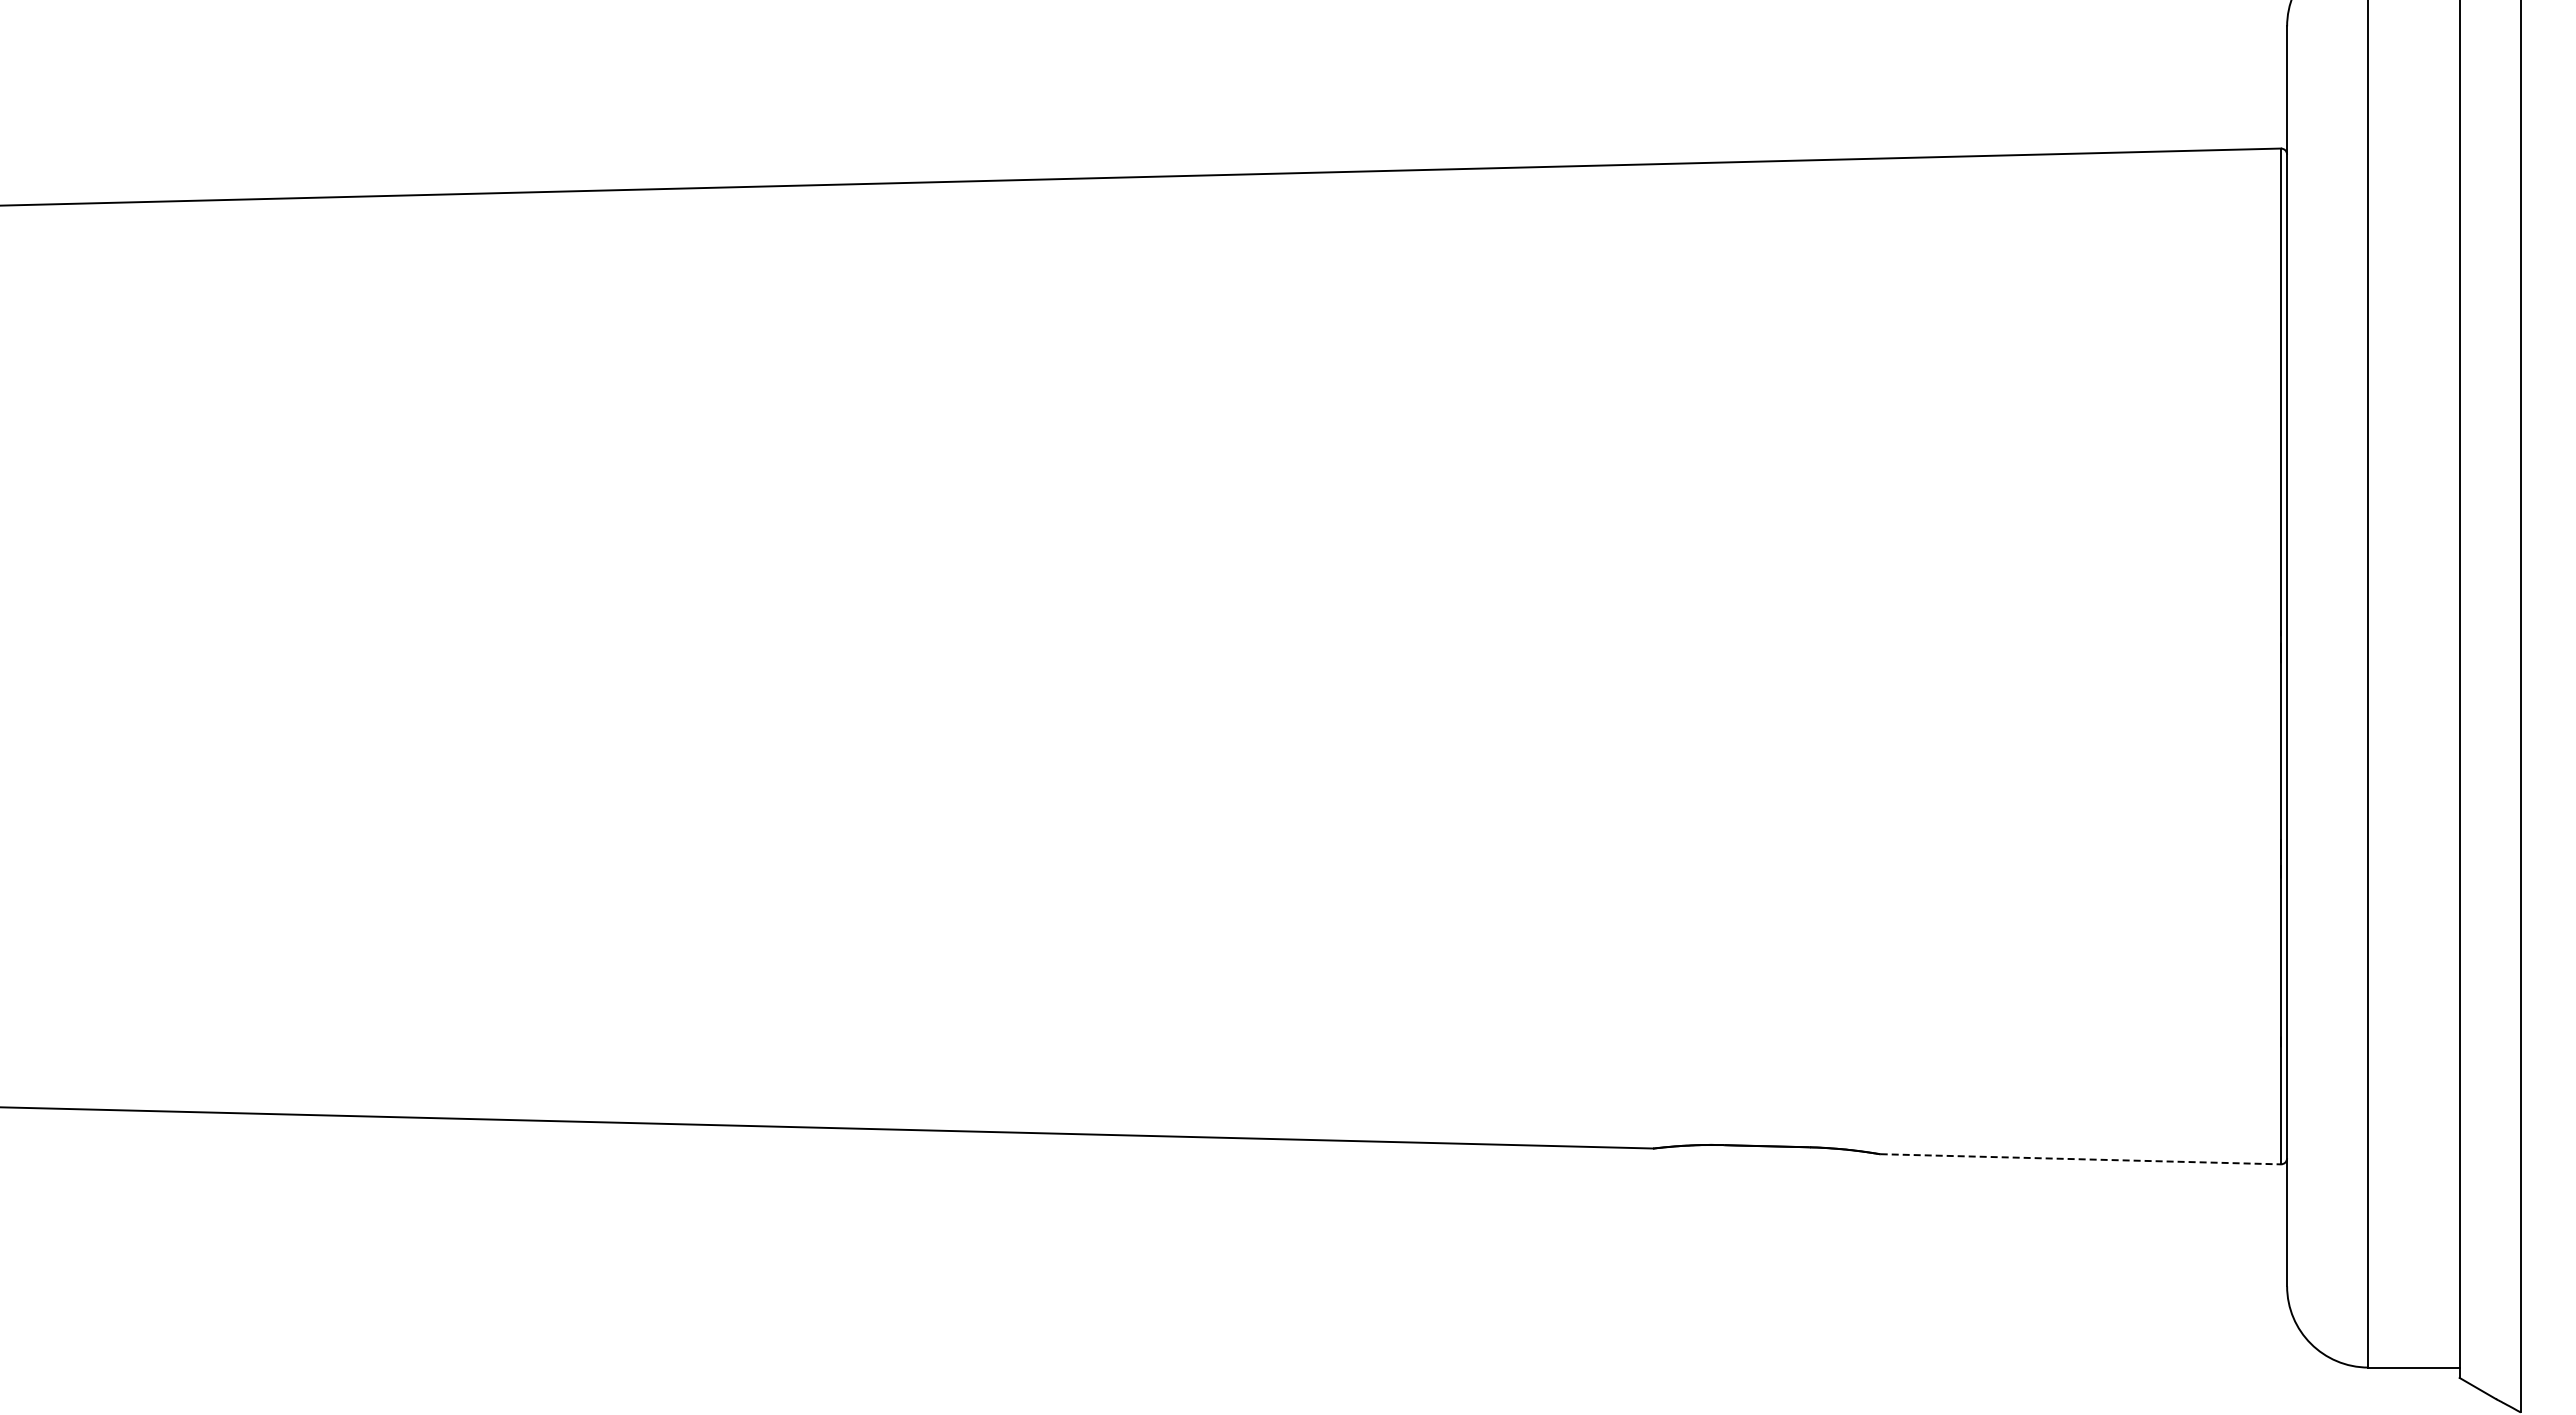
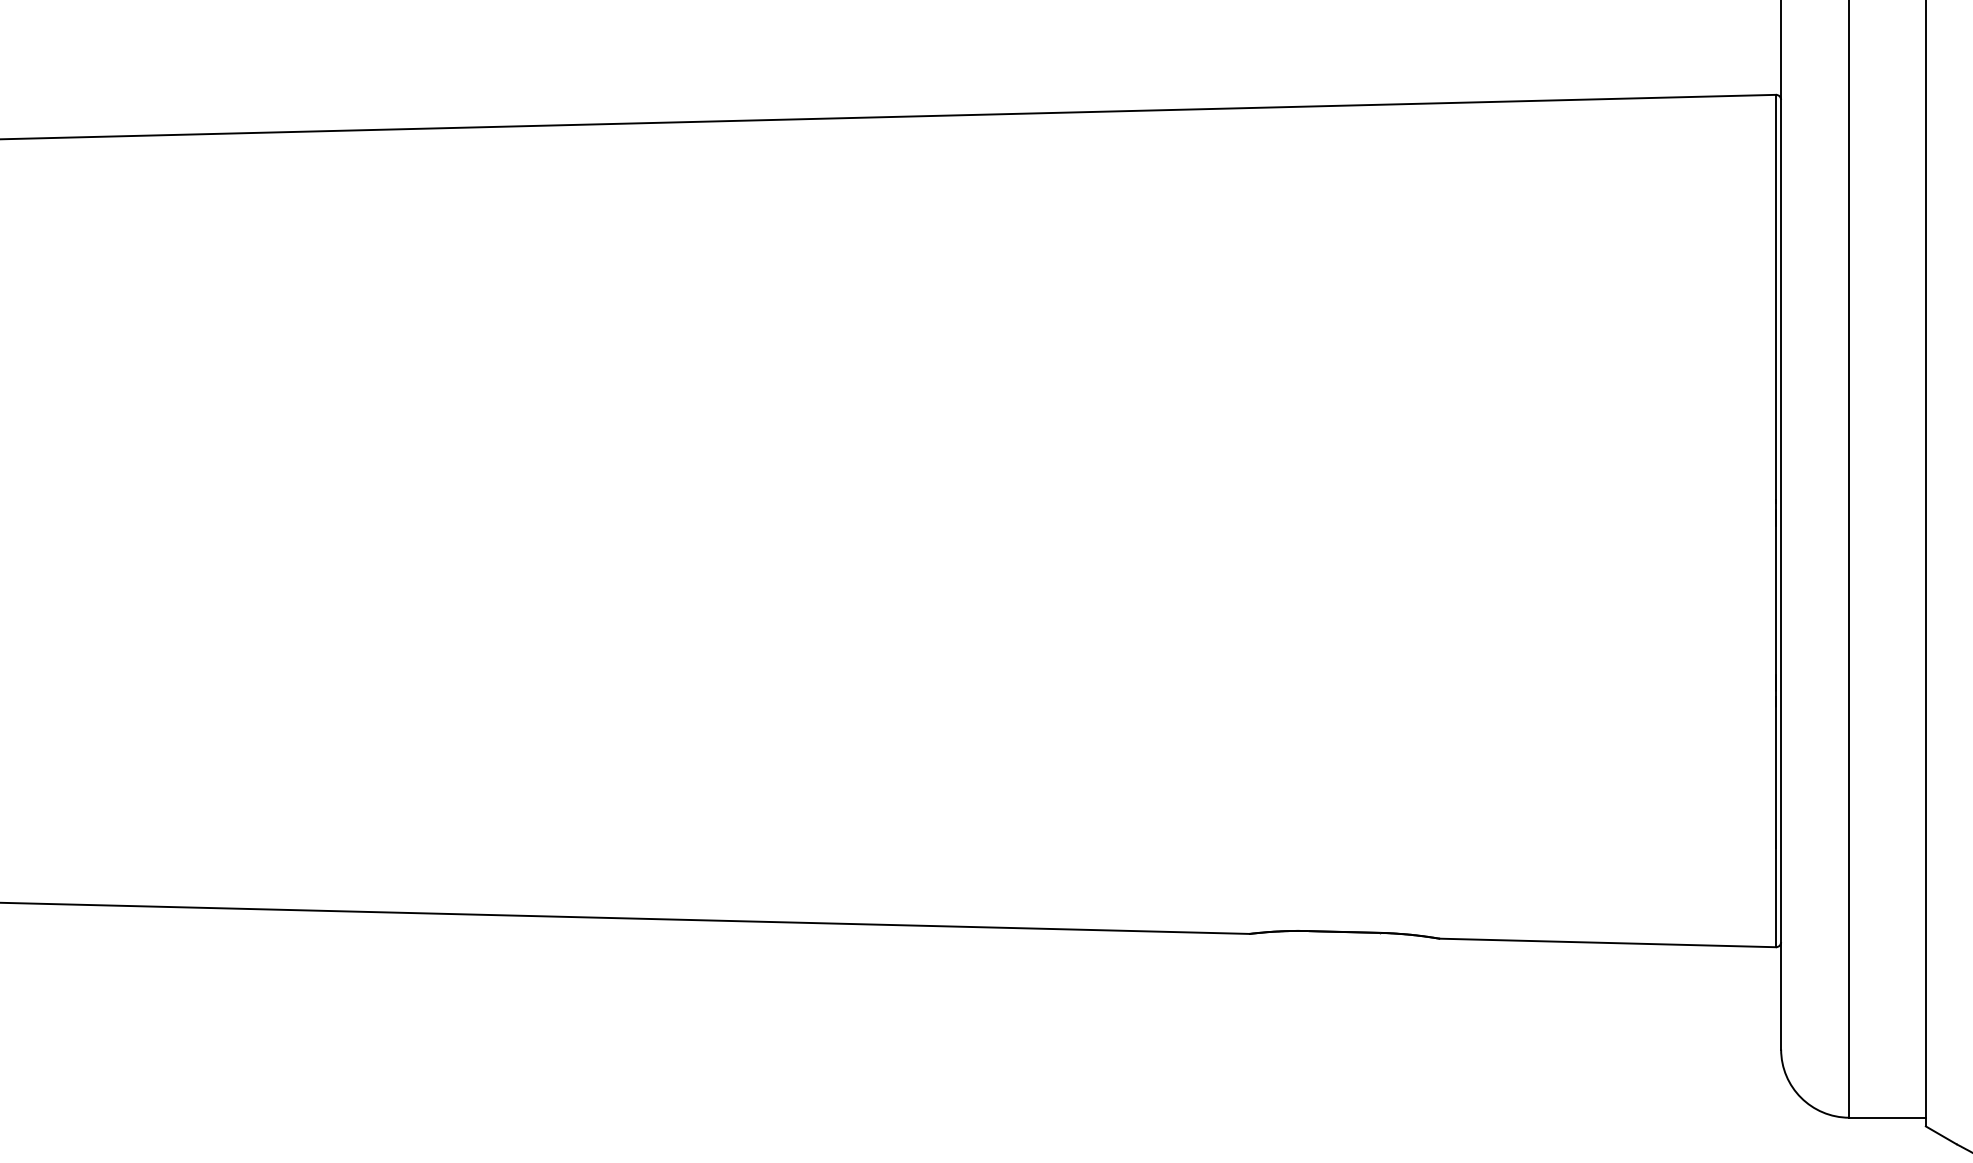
line: (2081, 1159) -> (1608, 943), dashed -> solid

